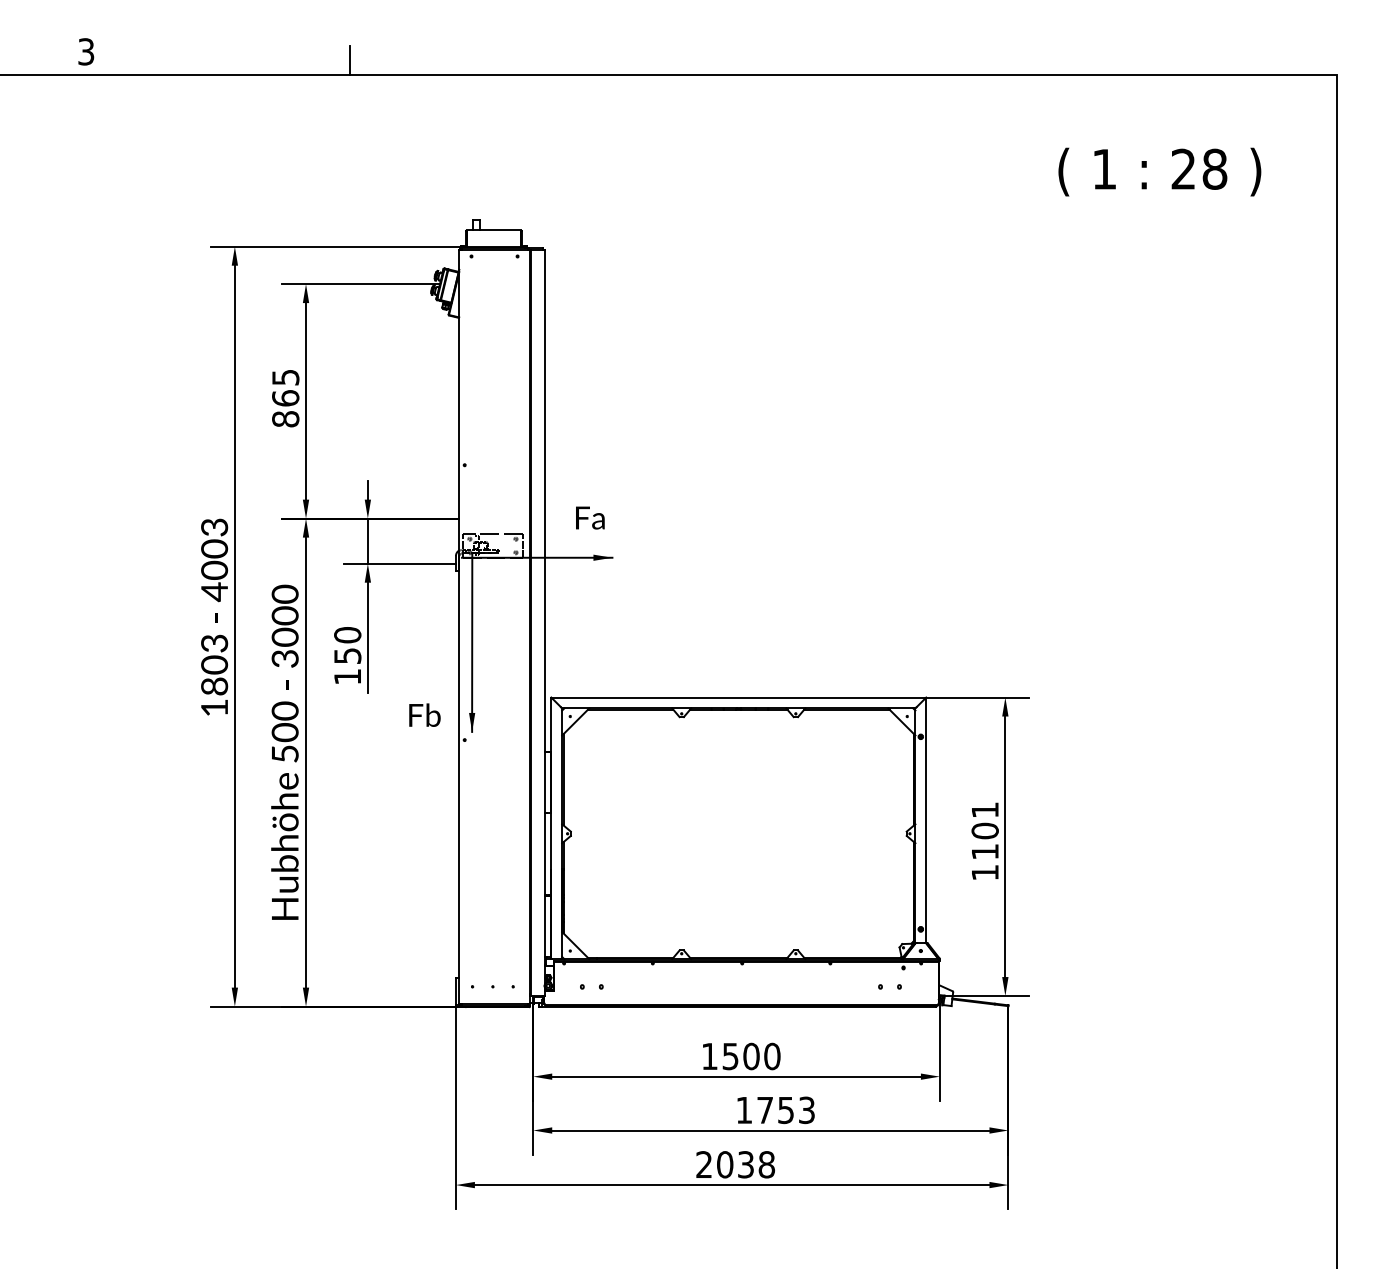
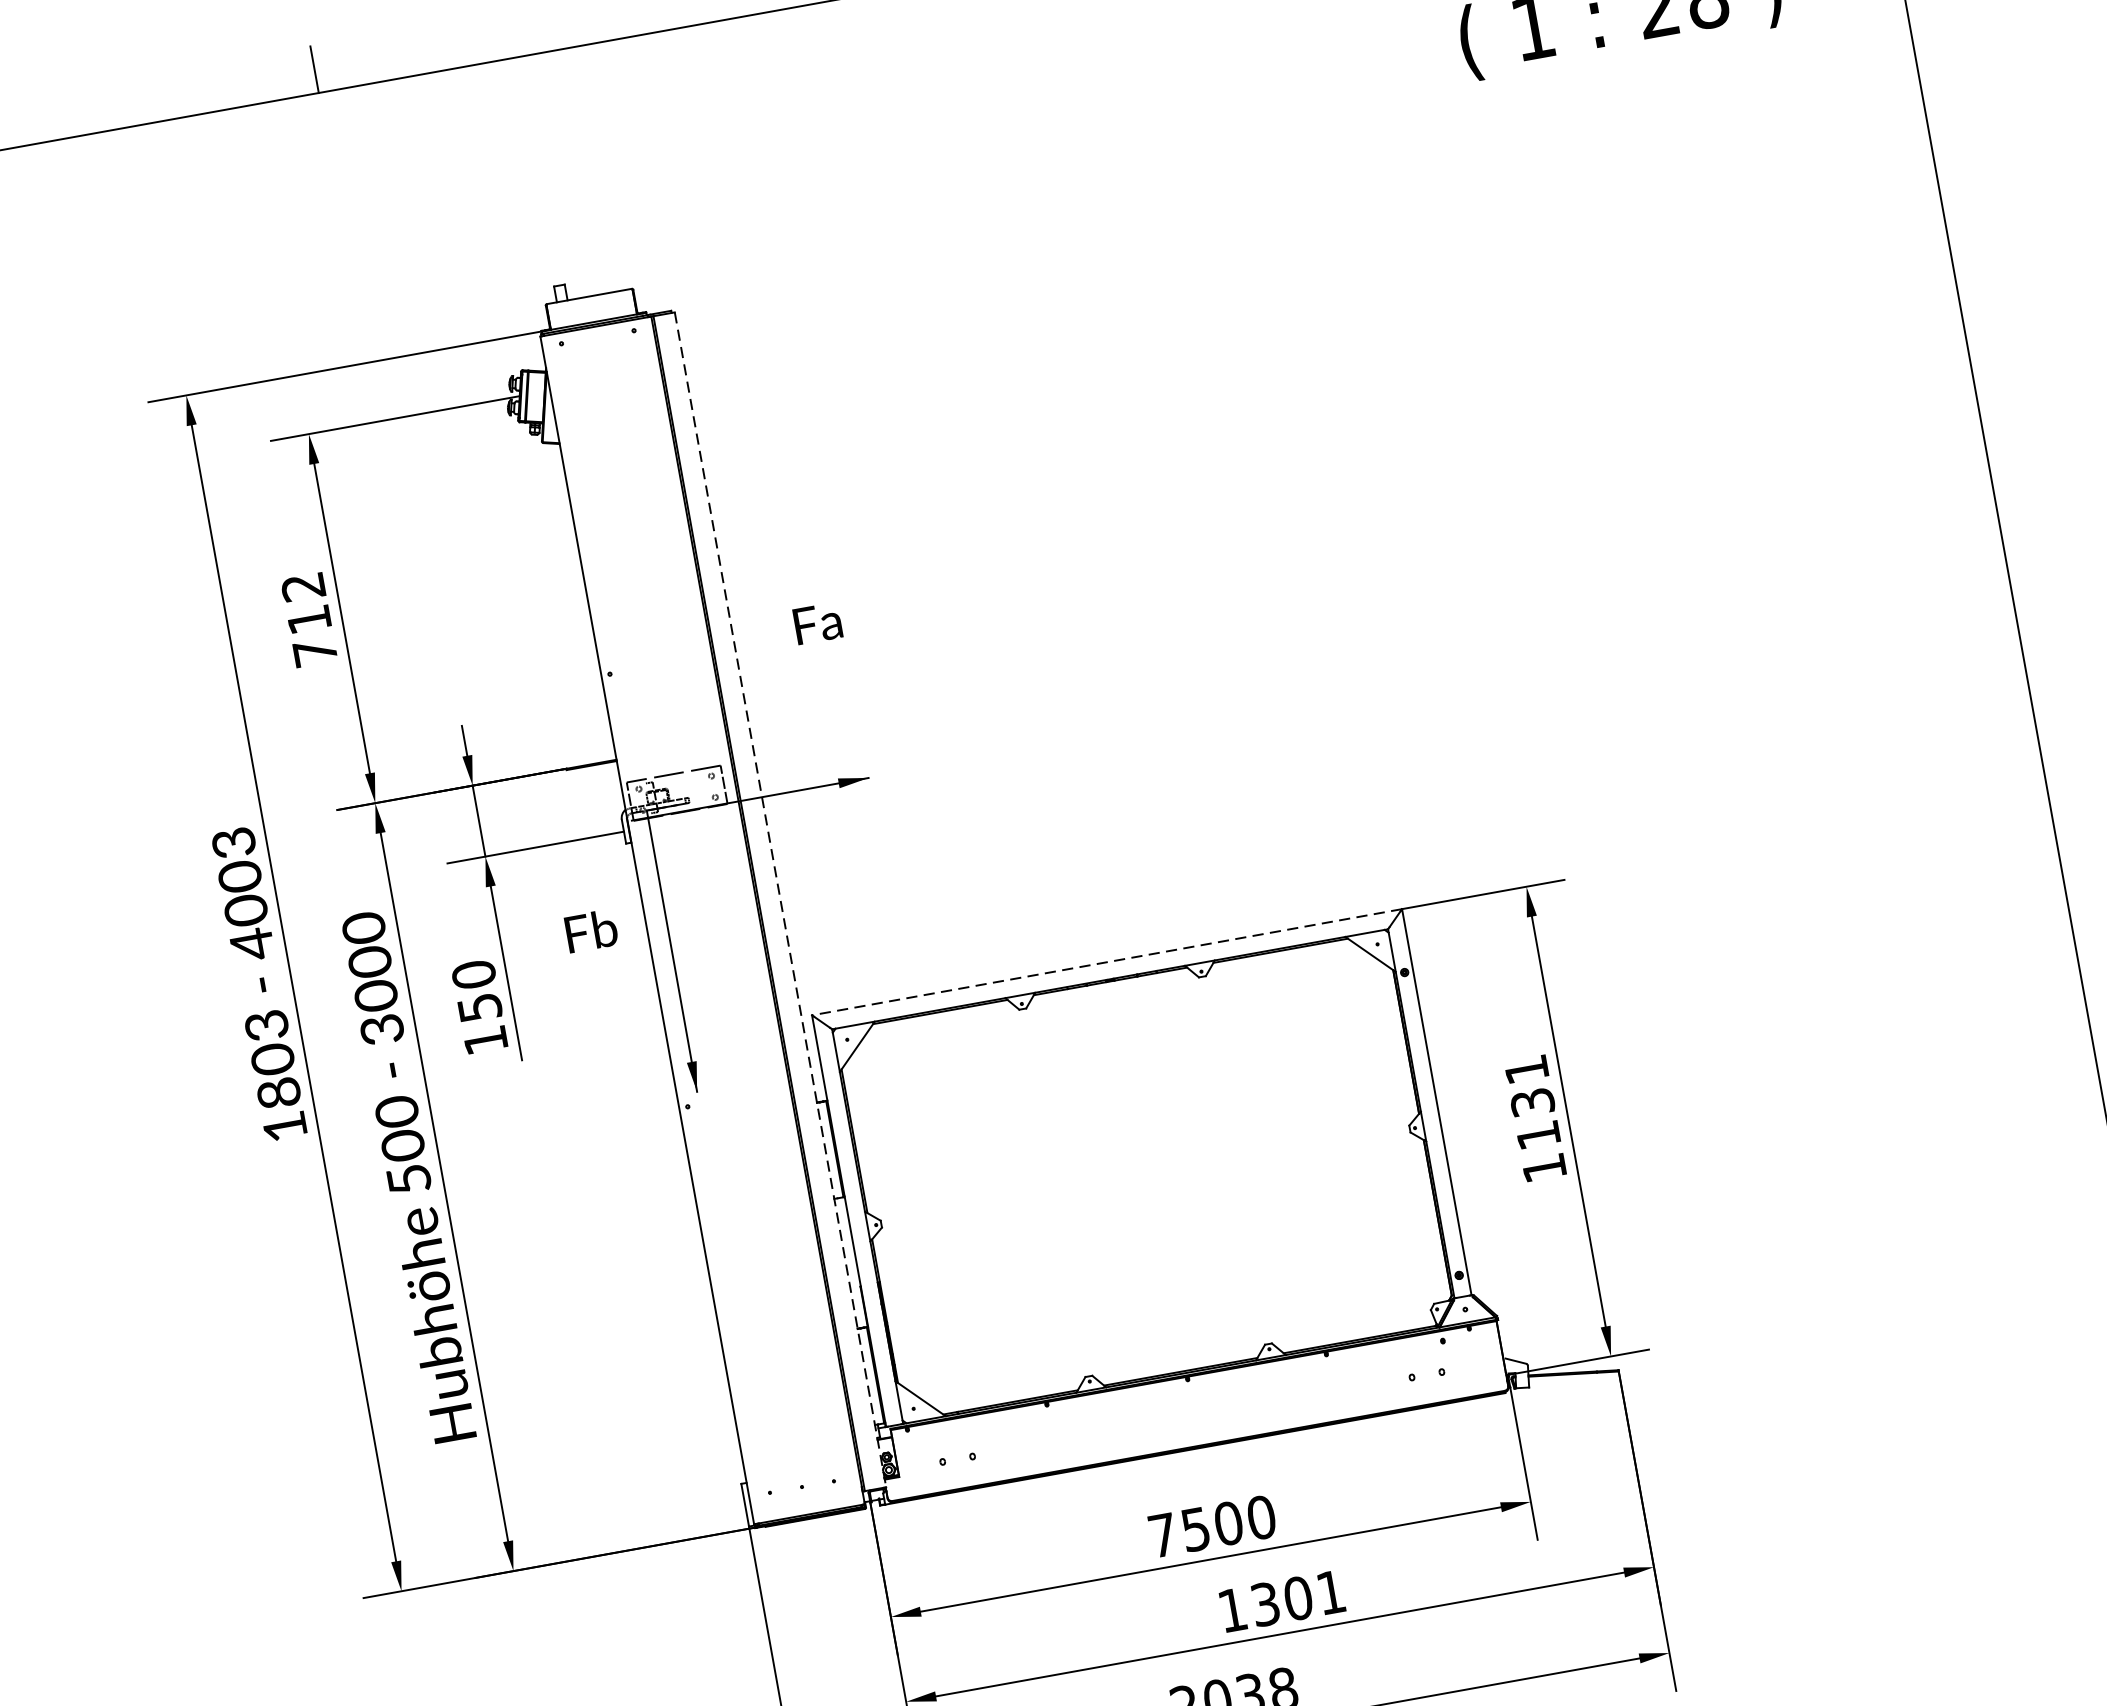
text: (285, 398) -> (309, 619), 865 -> 712
text: (590, 517) -> (818, 622), moved
line: (544, 623) -> (780, 900), solid -> dashed
line: (738, 697) -> (1106, 962), solid -> dashed
text: (424, 714) -> (590, 929), moved
text: (984, 830) -> (1531, 1101), 1101 -> 1131
text: (709, 1056) -> (1162, 1535), 1500 -> 7500
text: (785, 1110) -> (1297, 1598), 1753 -> 1301

